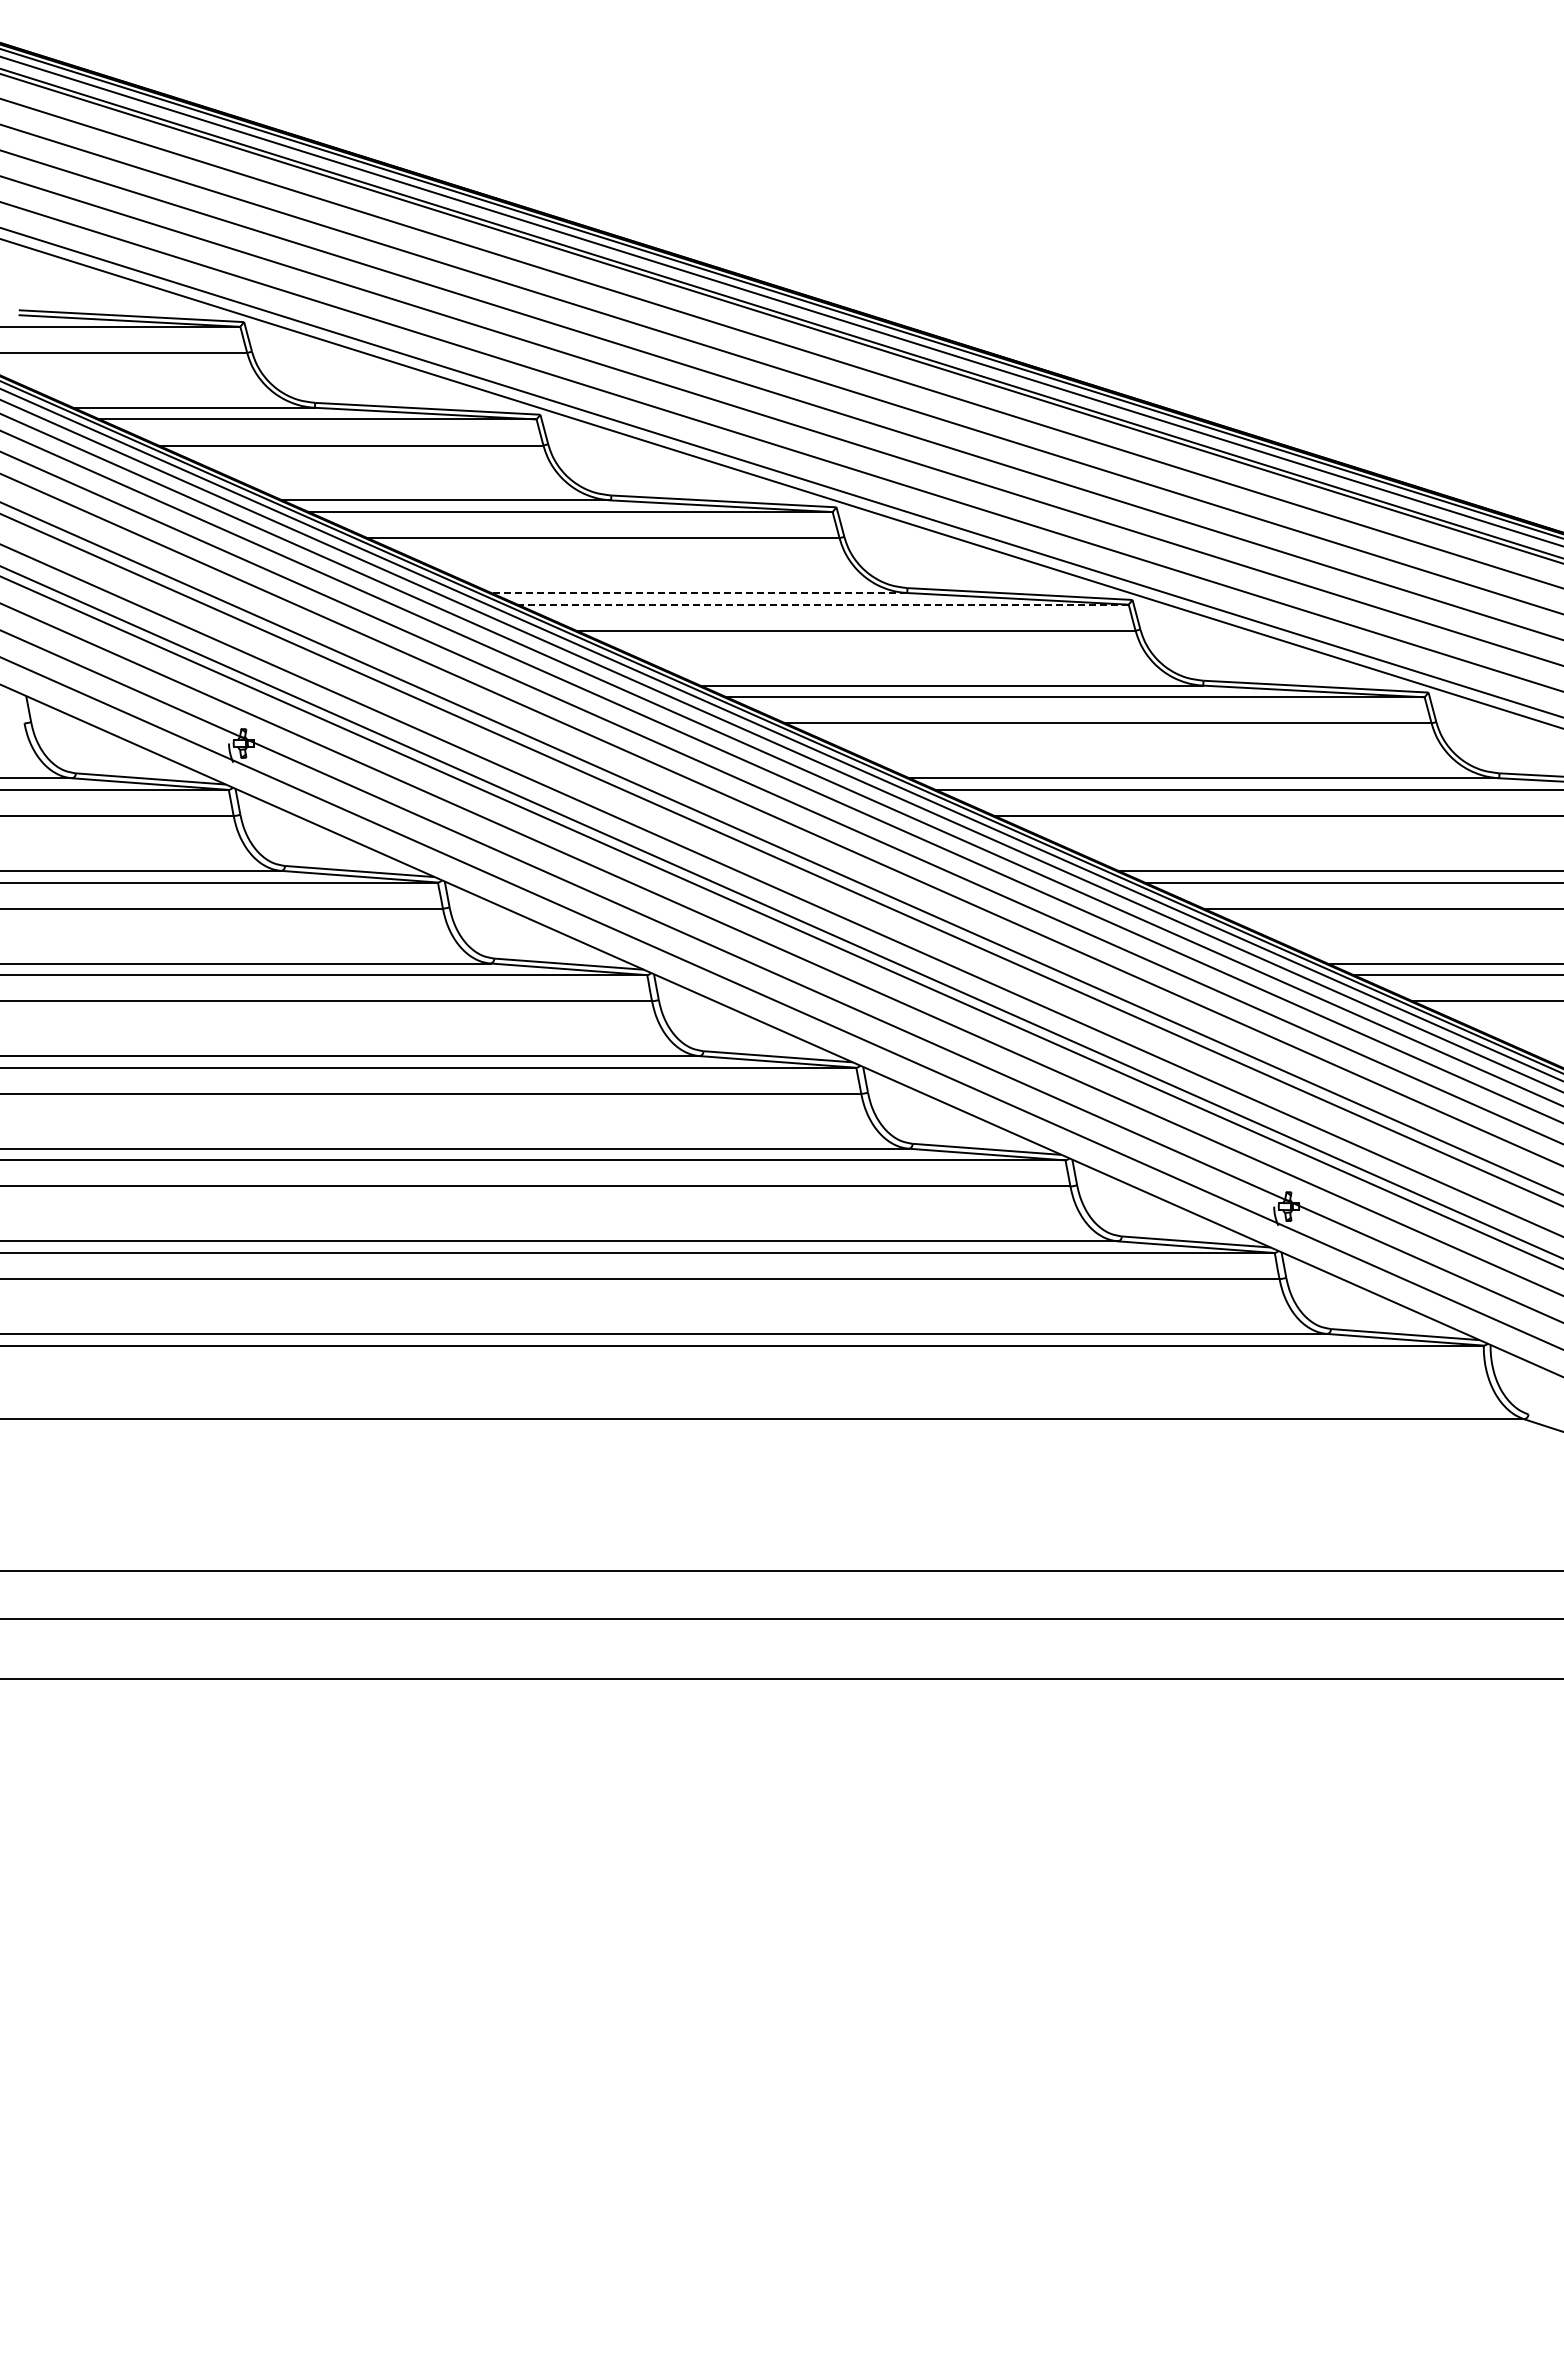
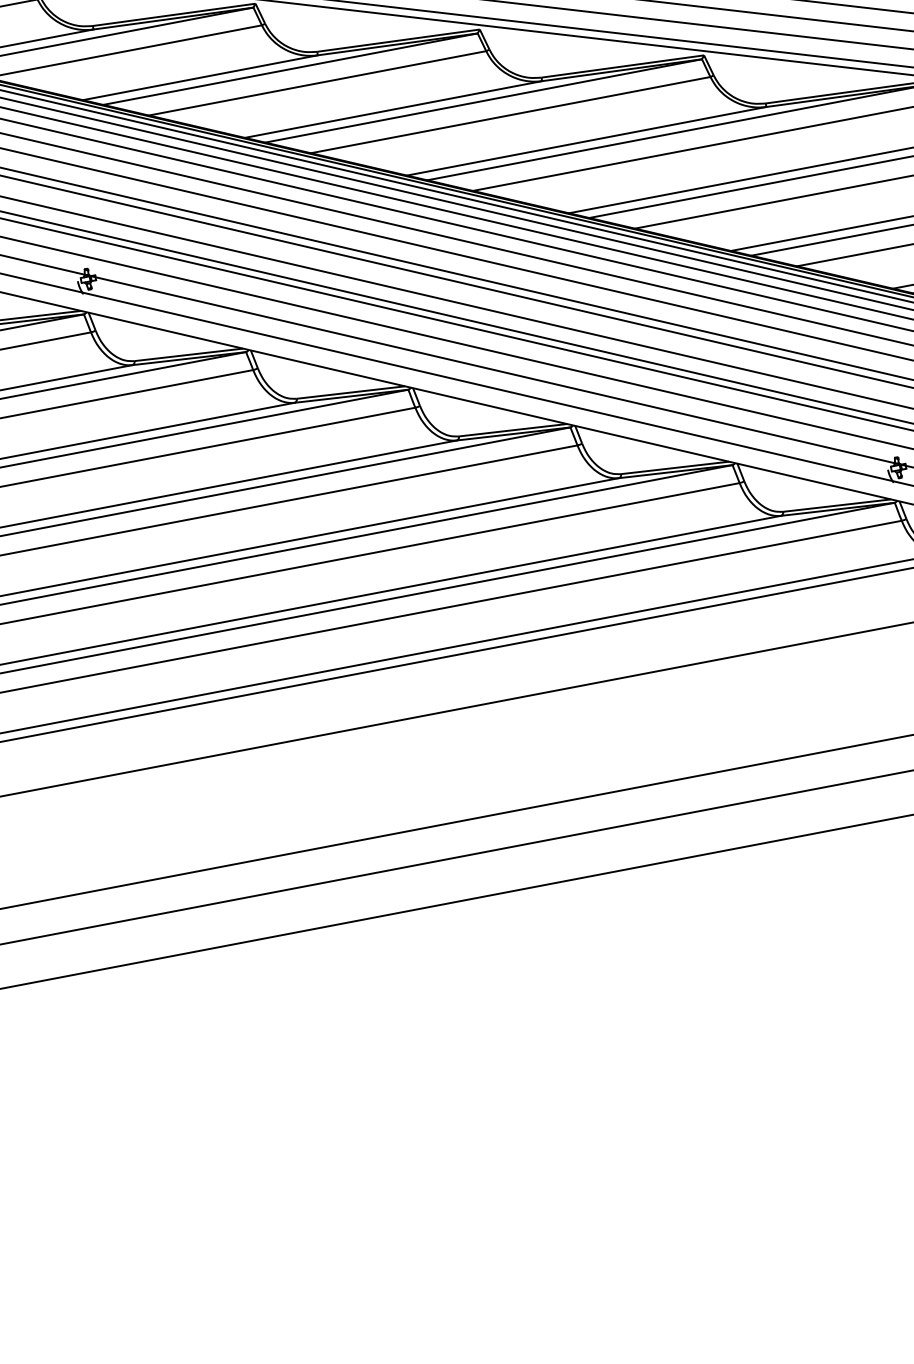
line: (699, 593) -> (393, 109), dashed -> solid
line: (822, 604) -> (483, 100), dashed -> solid

